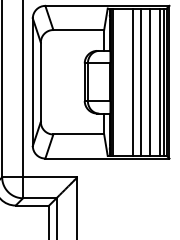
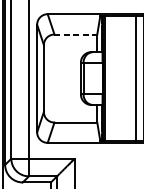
line: (79, 29) -> (76, 34), solid -> dashed
line: (132, 81) -> (121, 77), removed
line: (140, 81) -> (127, 77), removed

